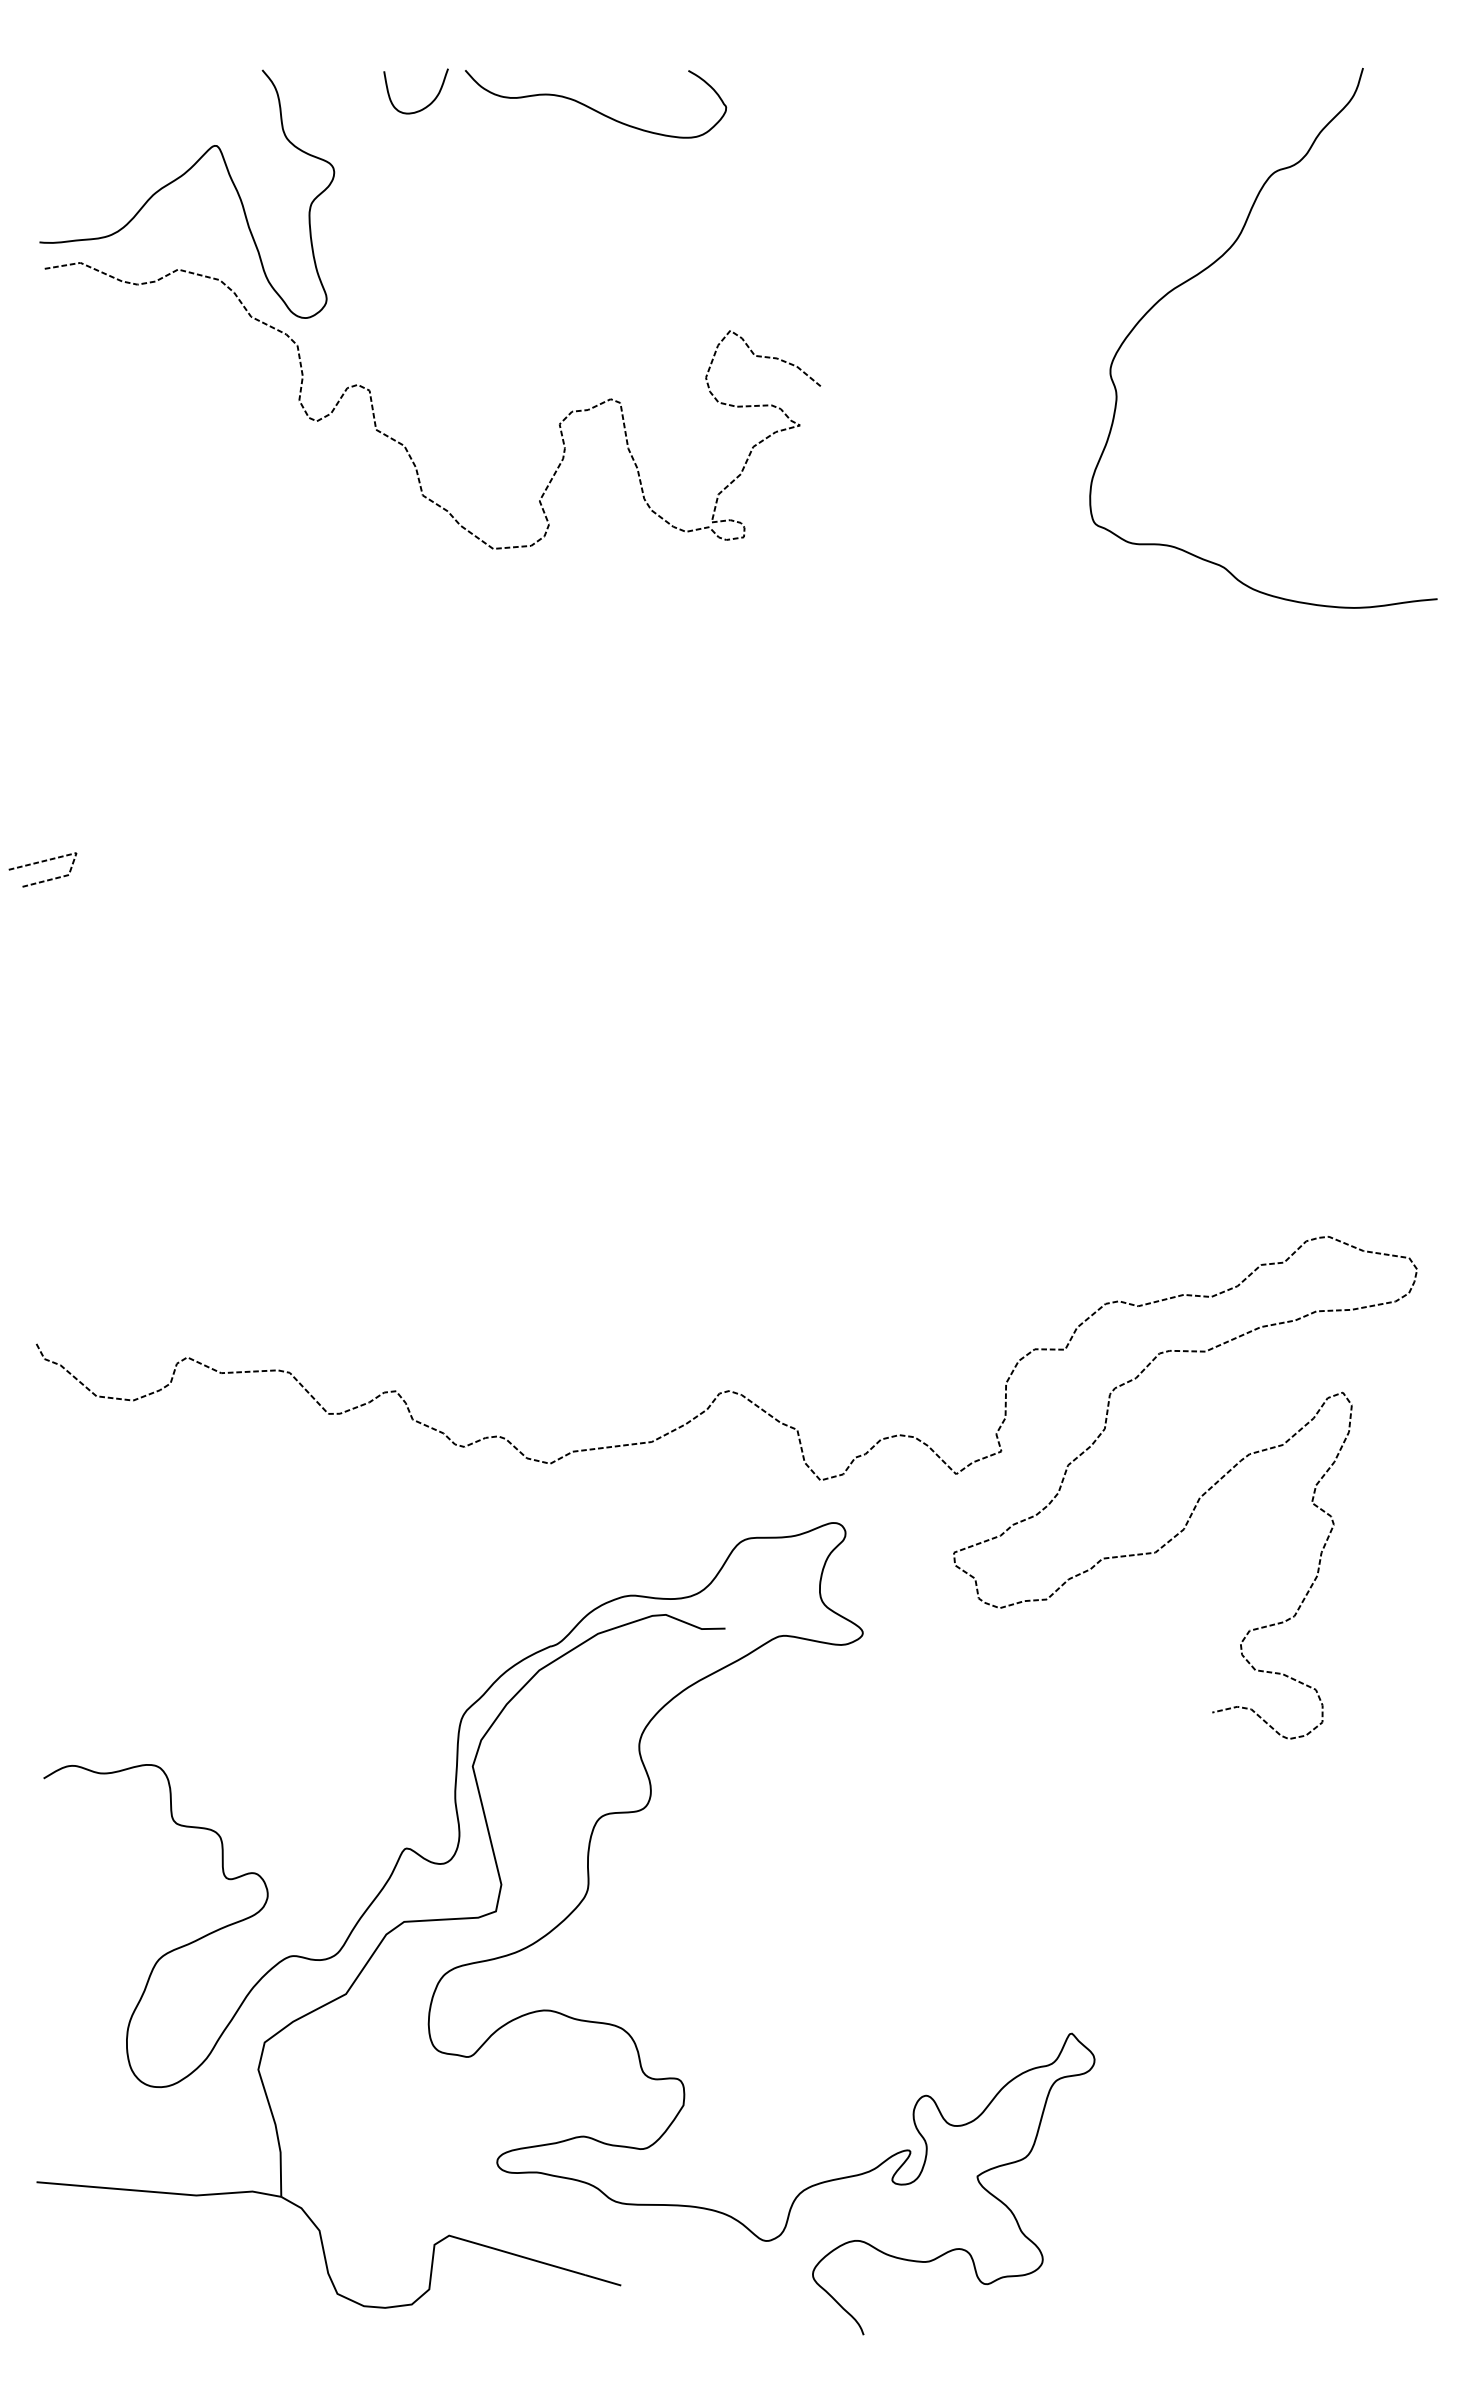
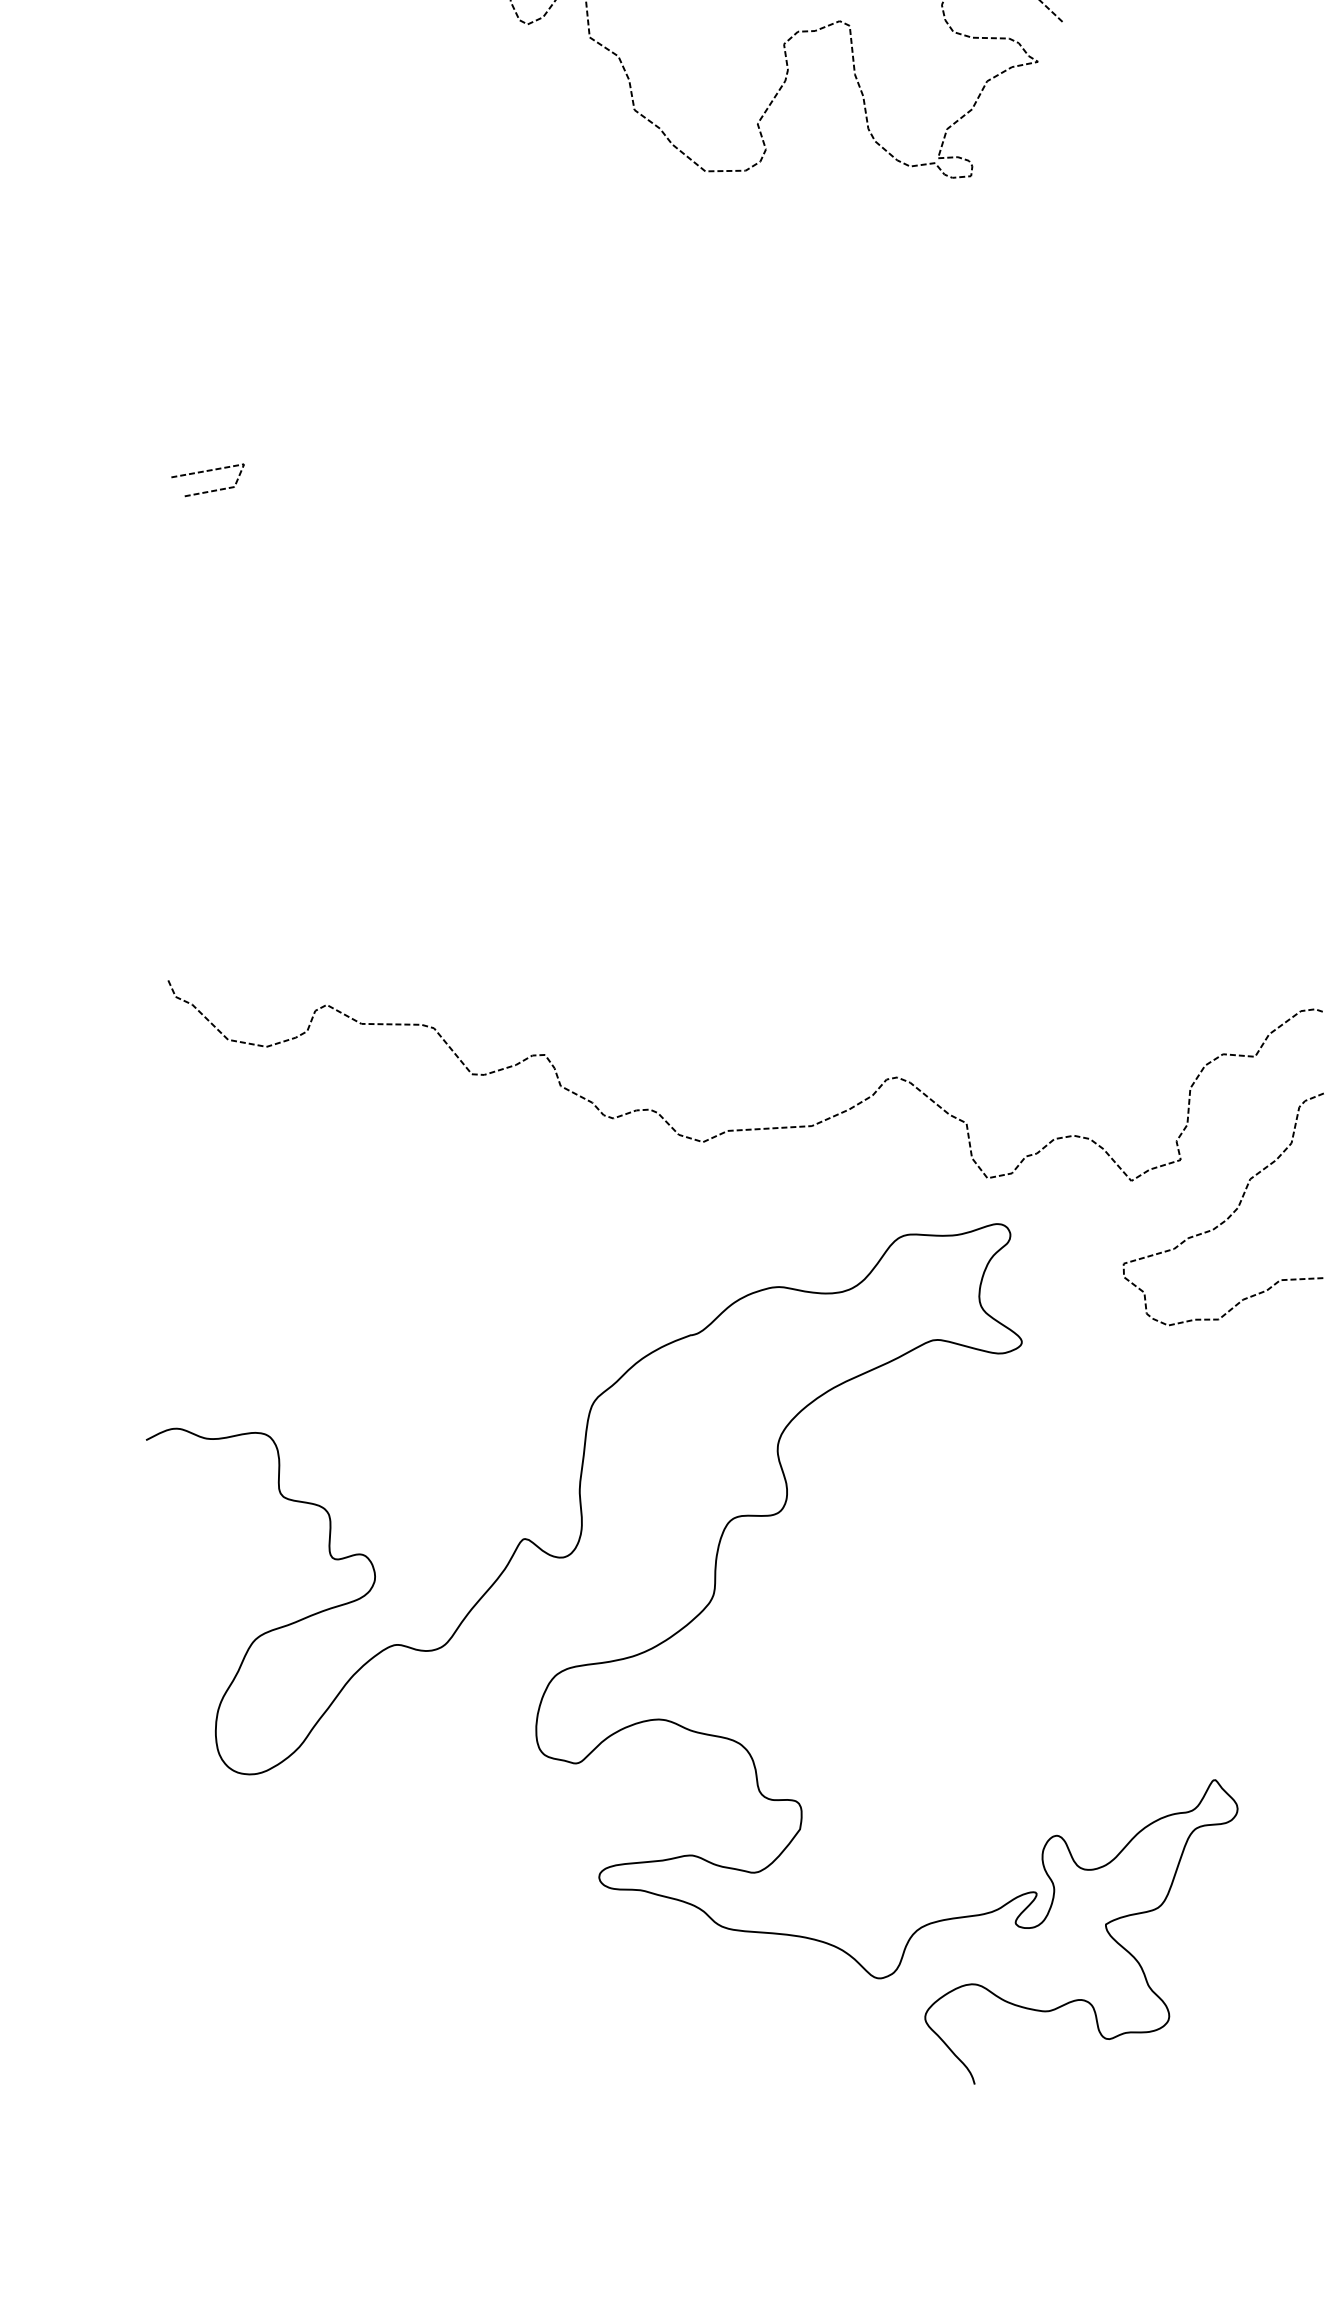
part: (373, 1955) -> (482, 1649), removed

